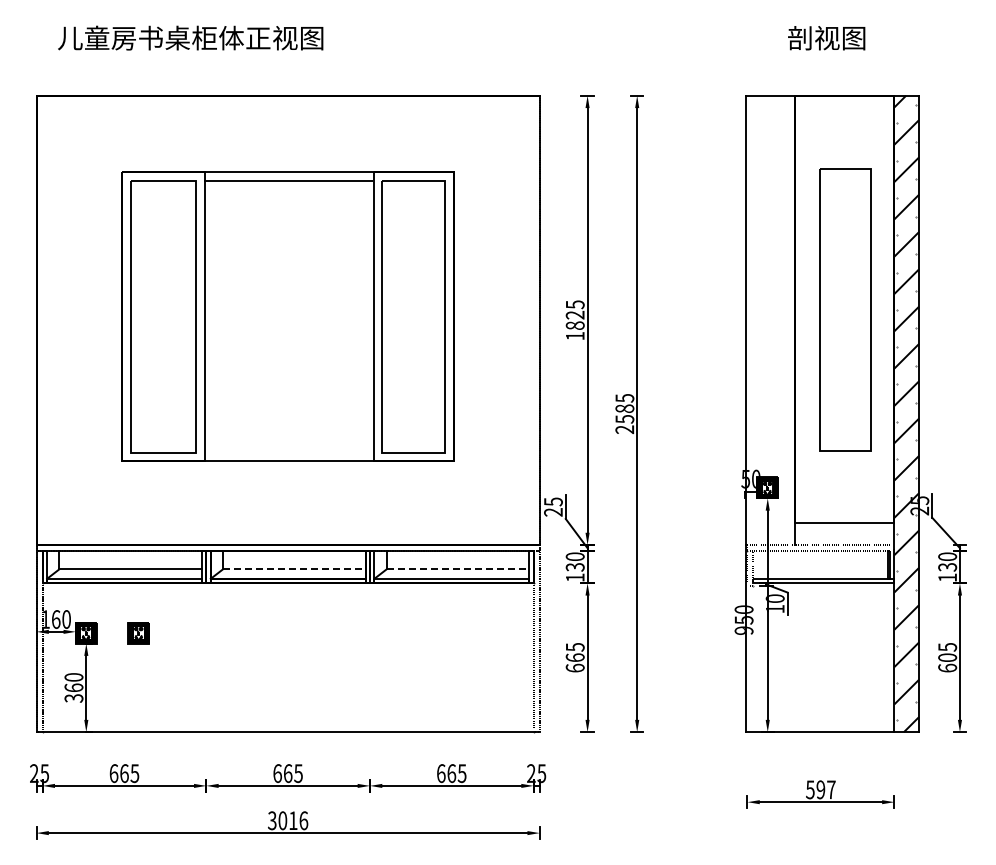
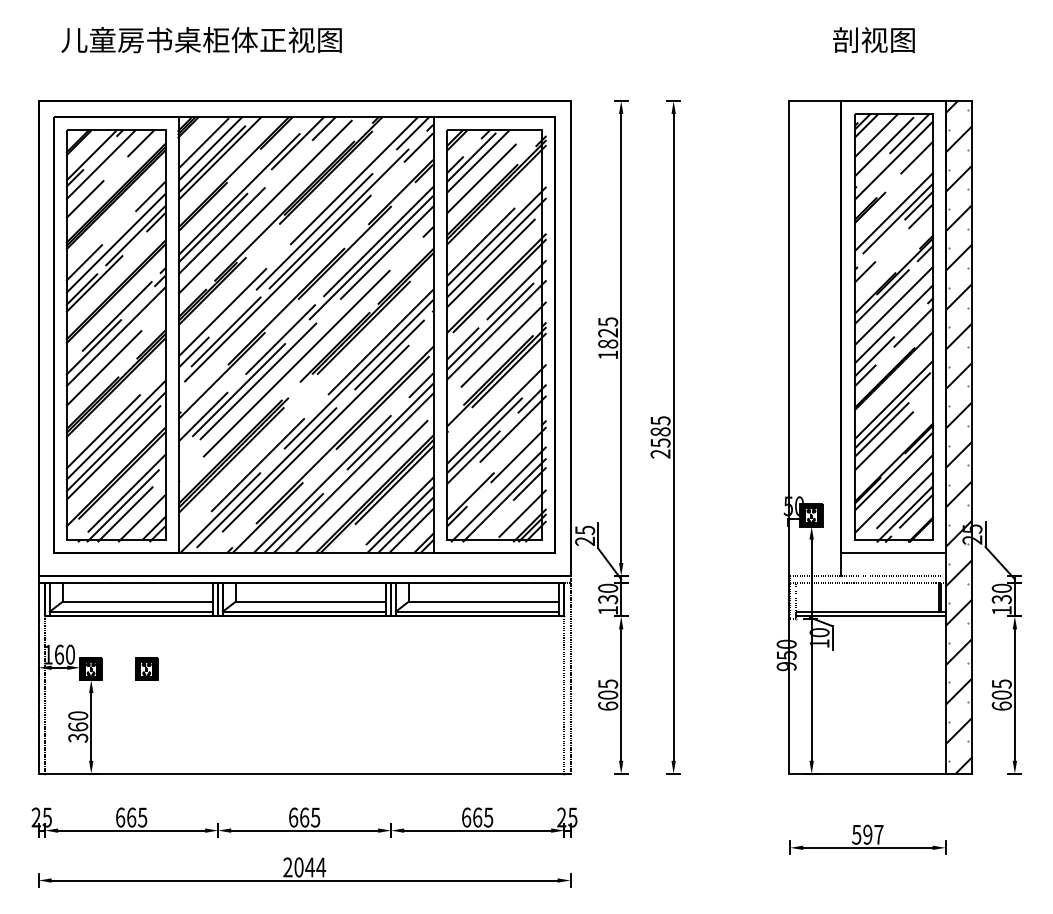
part: (845, 310) -> (893, 328), size x1.43
part: (287, 316) -> (303, 334), size x1.43
line: (294, 569) -> (311, 601), dashed -> solid
line: (458, 569) -> (484, 601), dashed -> solid
text: (574, 657) -> (607, 694), 665 -> 605
text: (287, 820) -> (303, 867), 3016 -> 2044

